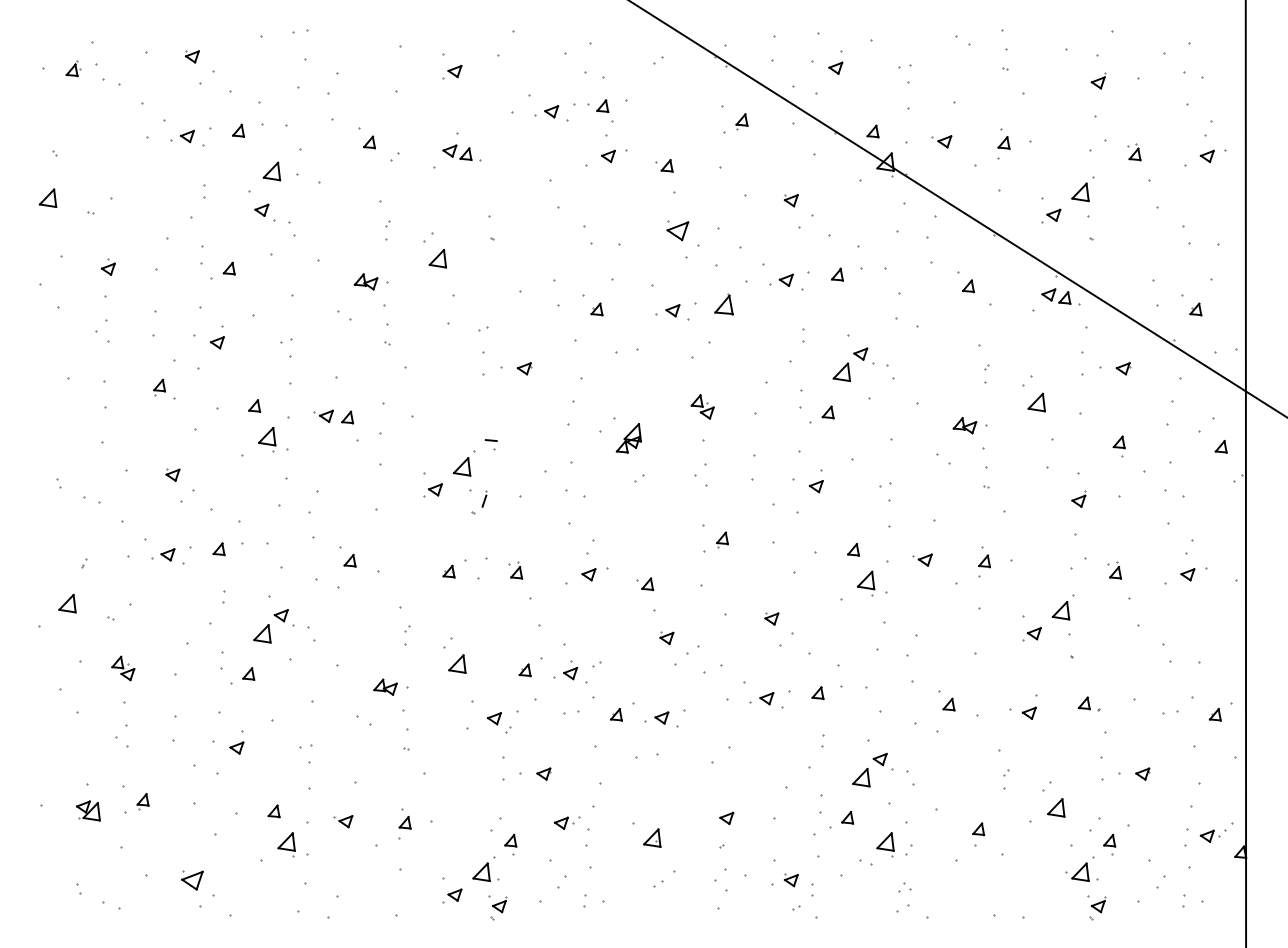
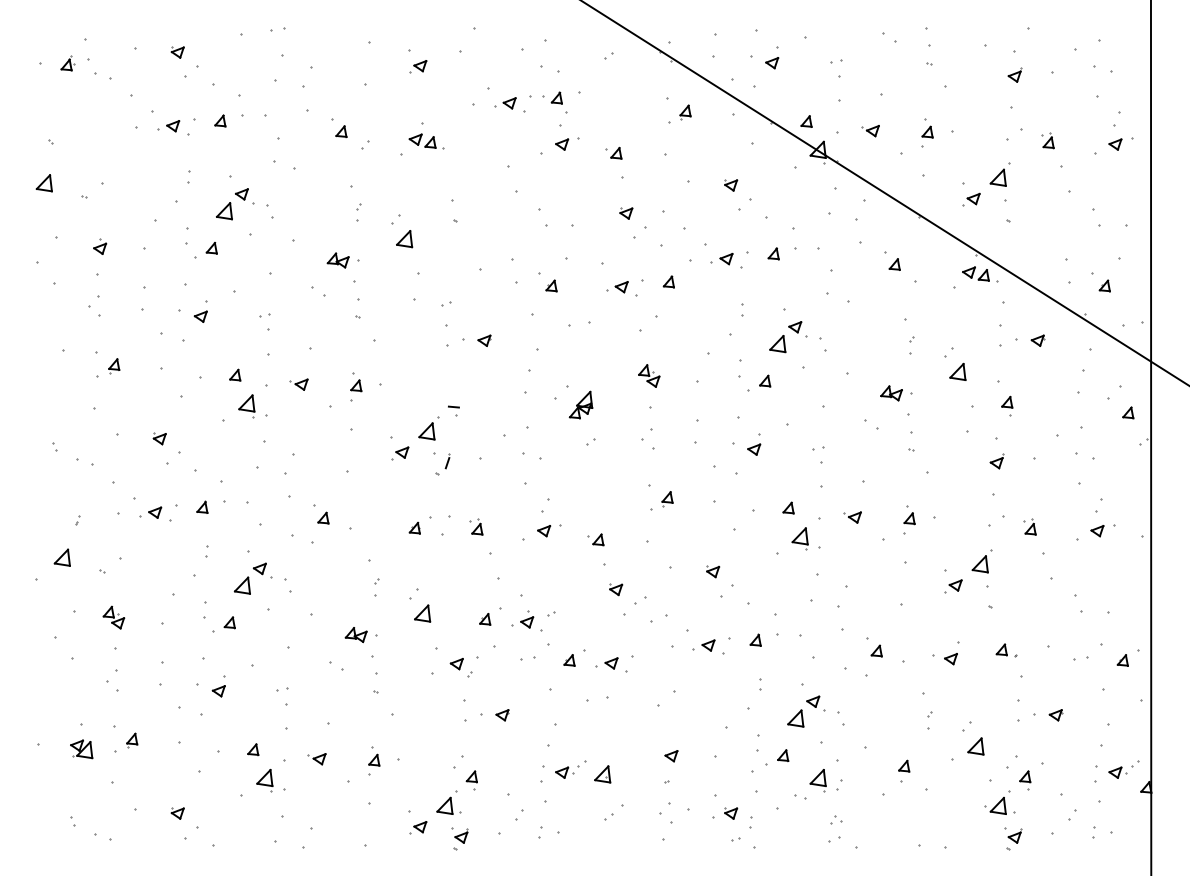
part: (271, 171) -> (224, 211), moved
part: (677, 230) -> (625, 213), size x0.62
part: (723, 305) -> (668, 282), size x0.62
part: (159, 387) -> (114, 366), moved
part: (347, 417) -> (356, 385), moved
part: (1118, 446) -> (1006, 406), moved
part: (566, 822) -> (566, 771), moved
part: (192, 880) -> (177, 813), size x0.62

